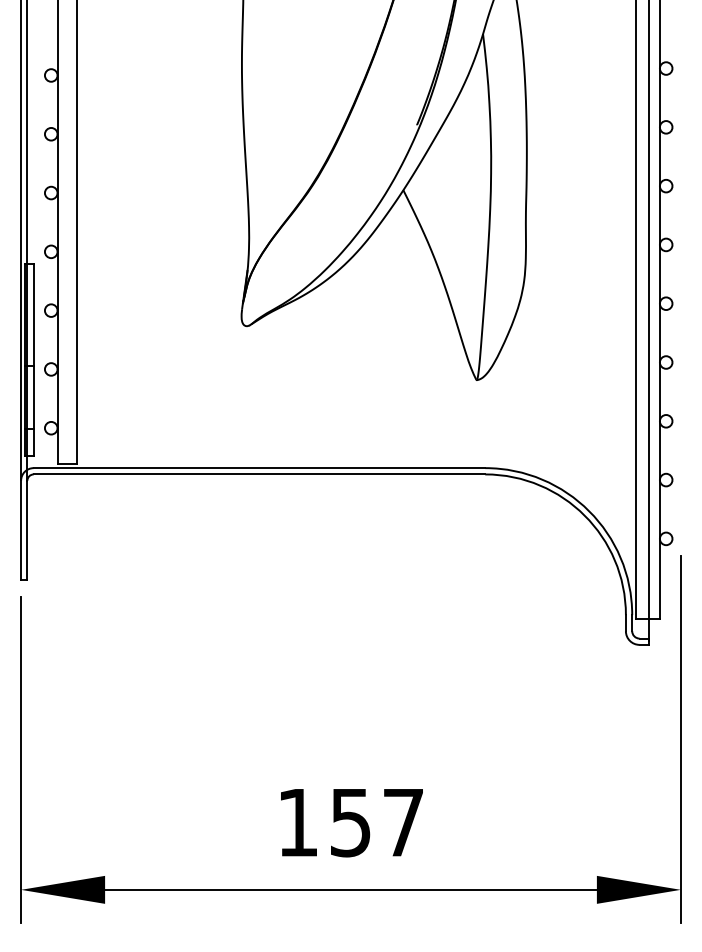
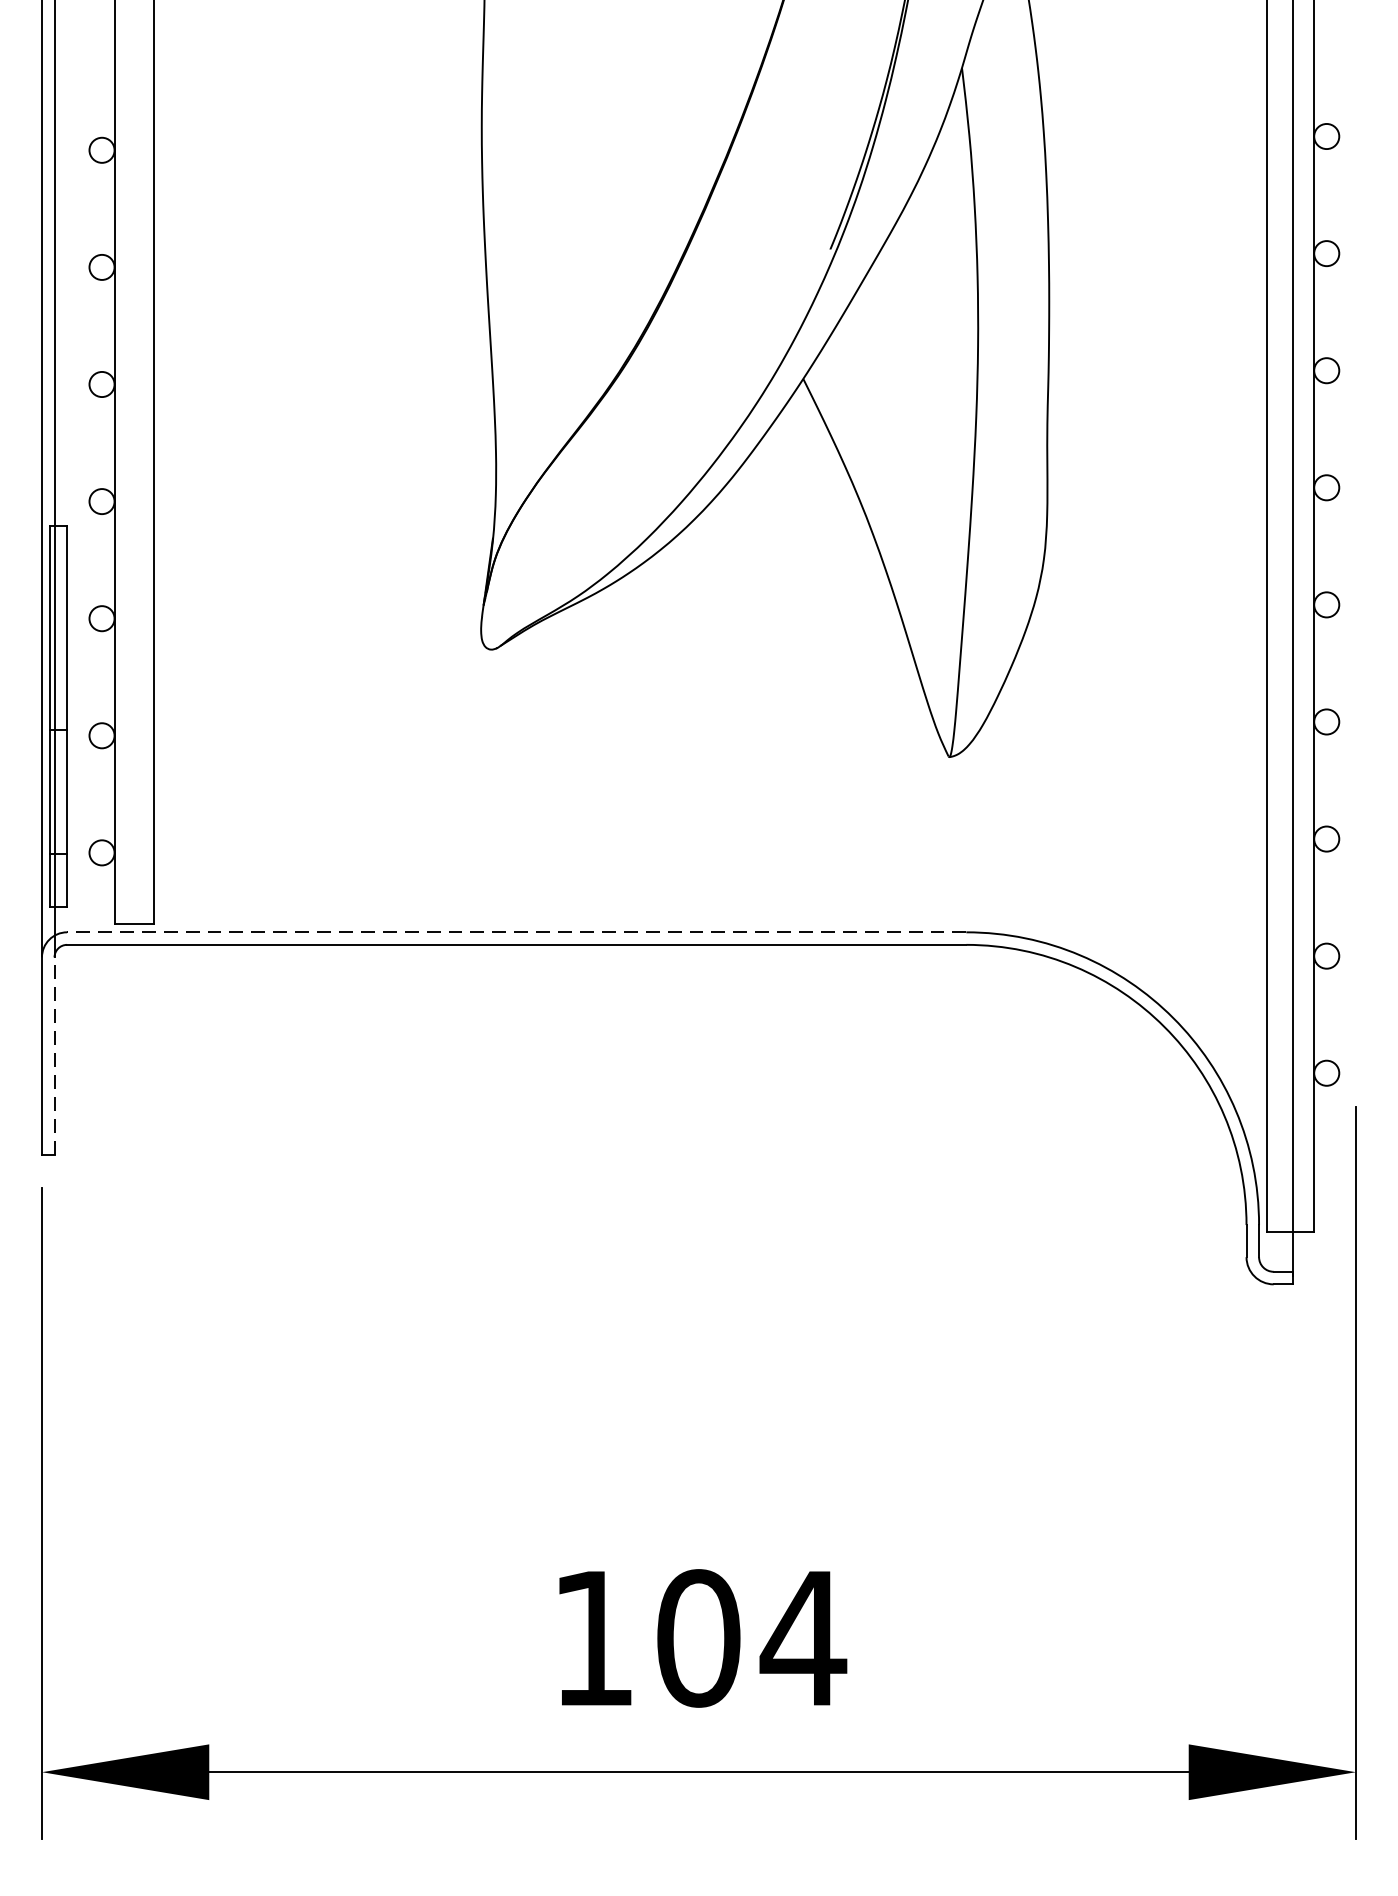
line: (259, 468) -> (516, 933), solid -> dashed
line: (27, 529) -> (54, 1054), solid -> dashed
text: (377, 822) -> (751, 1638), 157 -> 104

